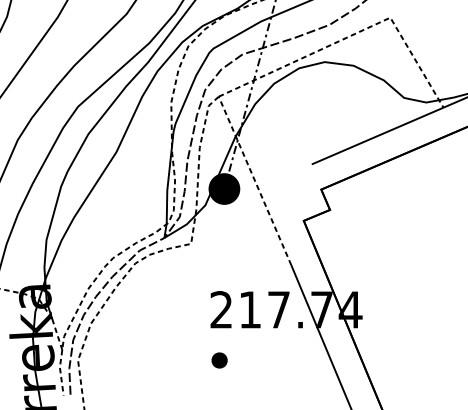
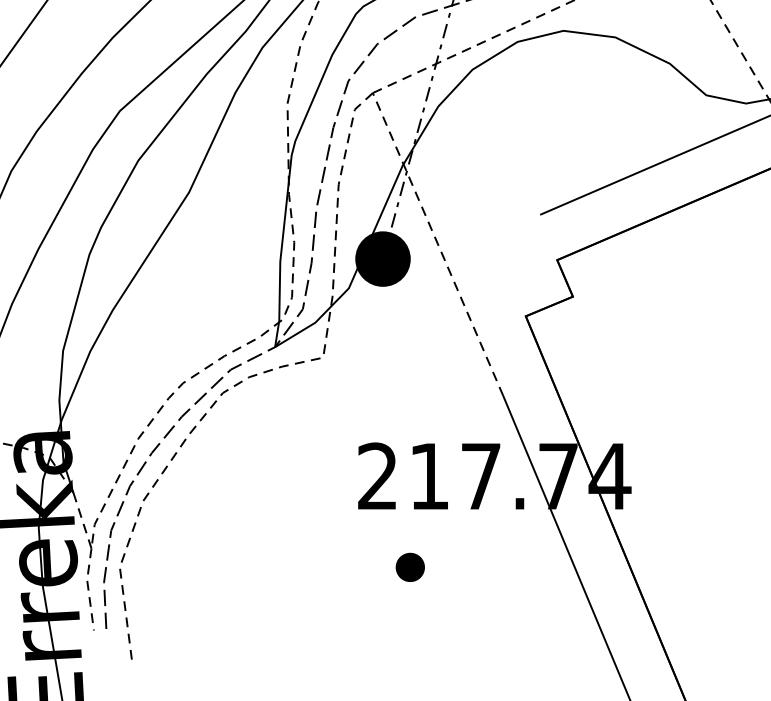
part: (219, 360) -> (410, 567), moved

